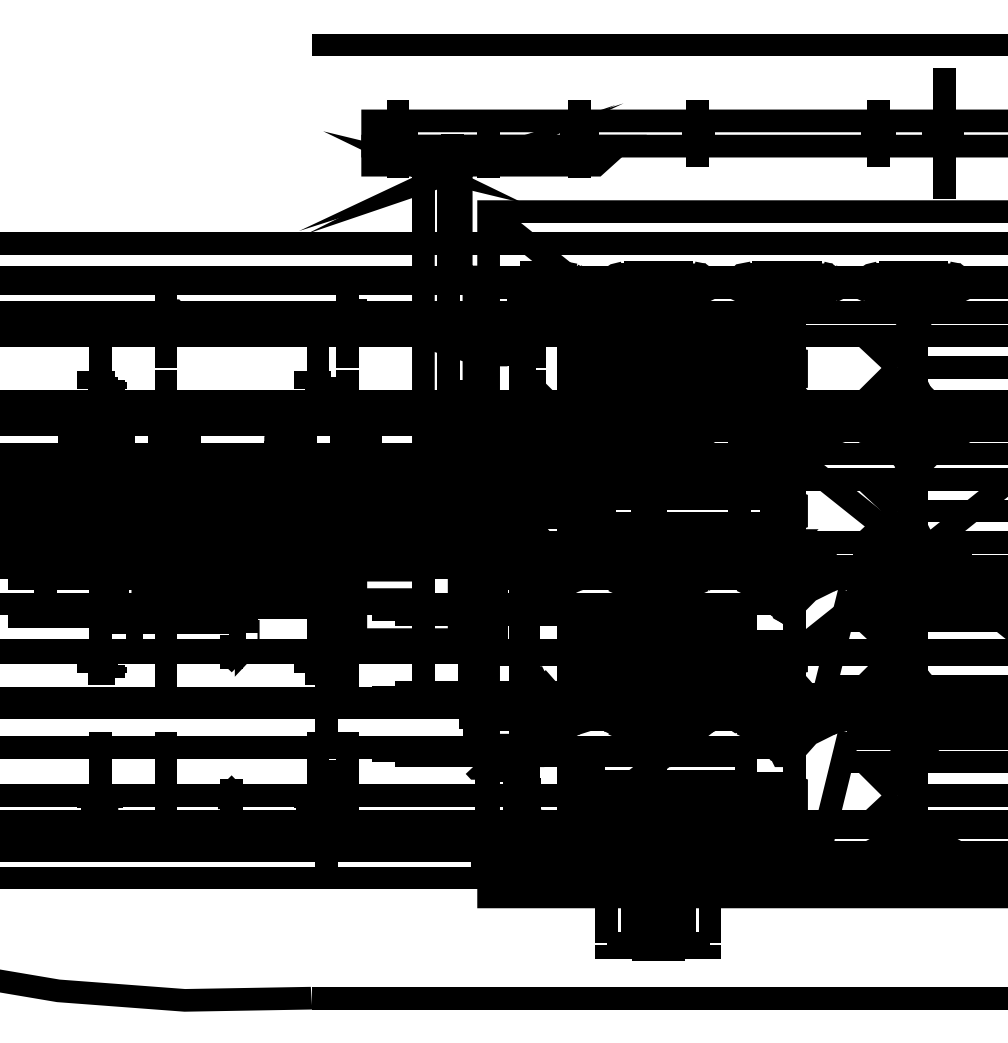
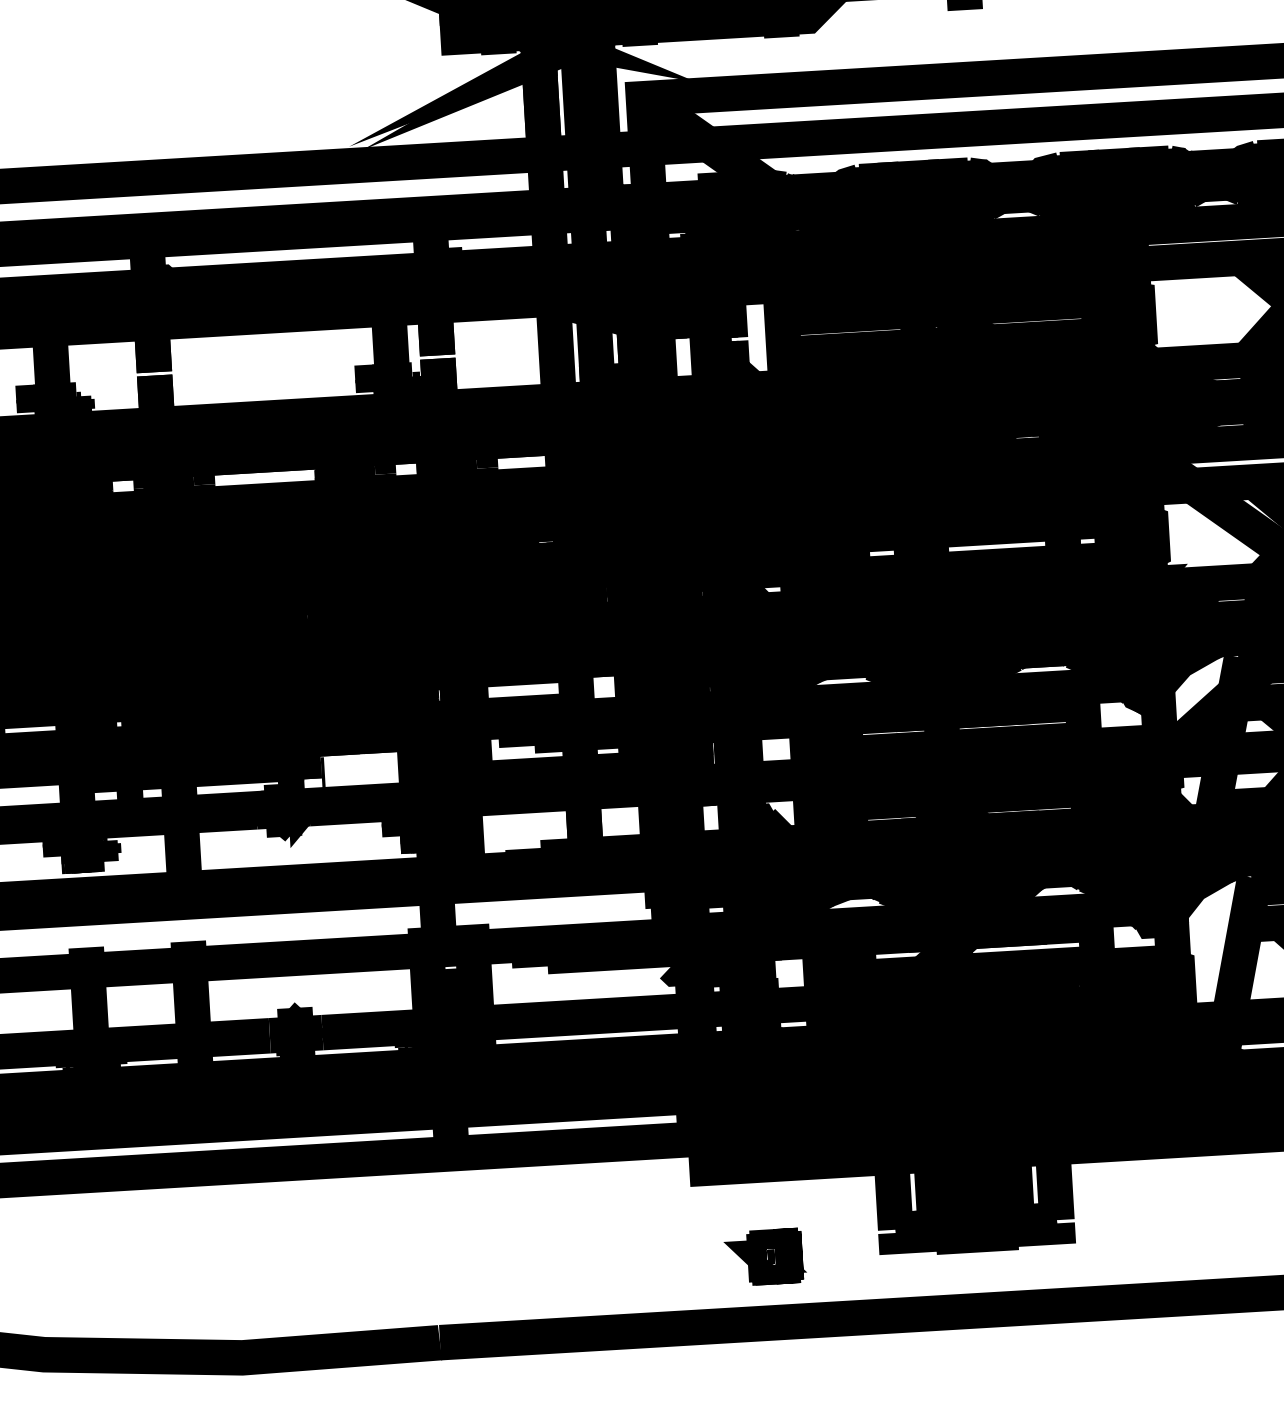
part: (522, 955) -> (765, 1256), added

